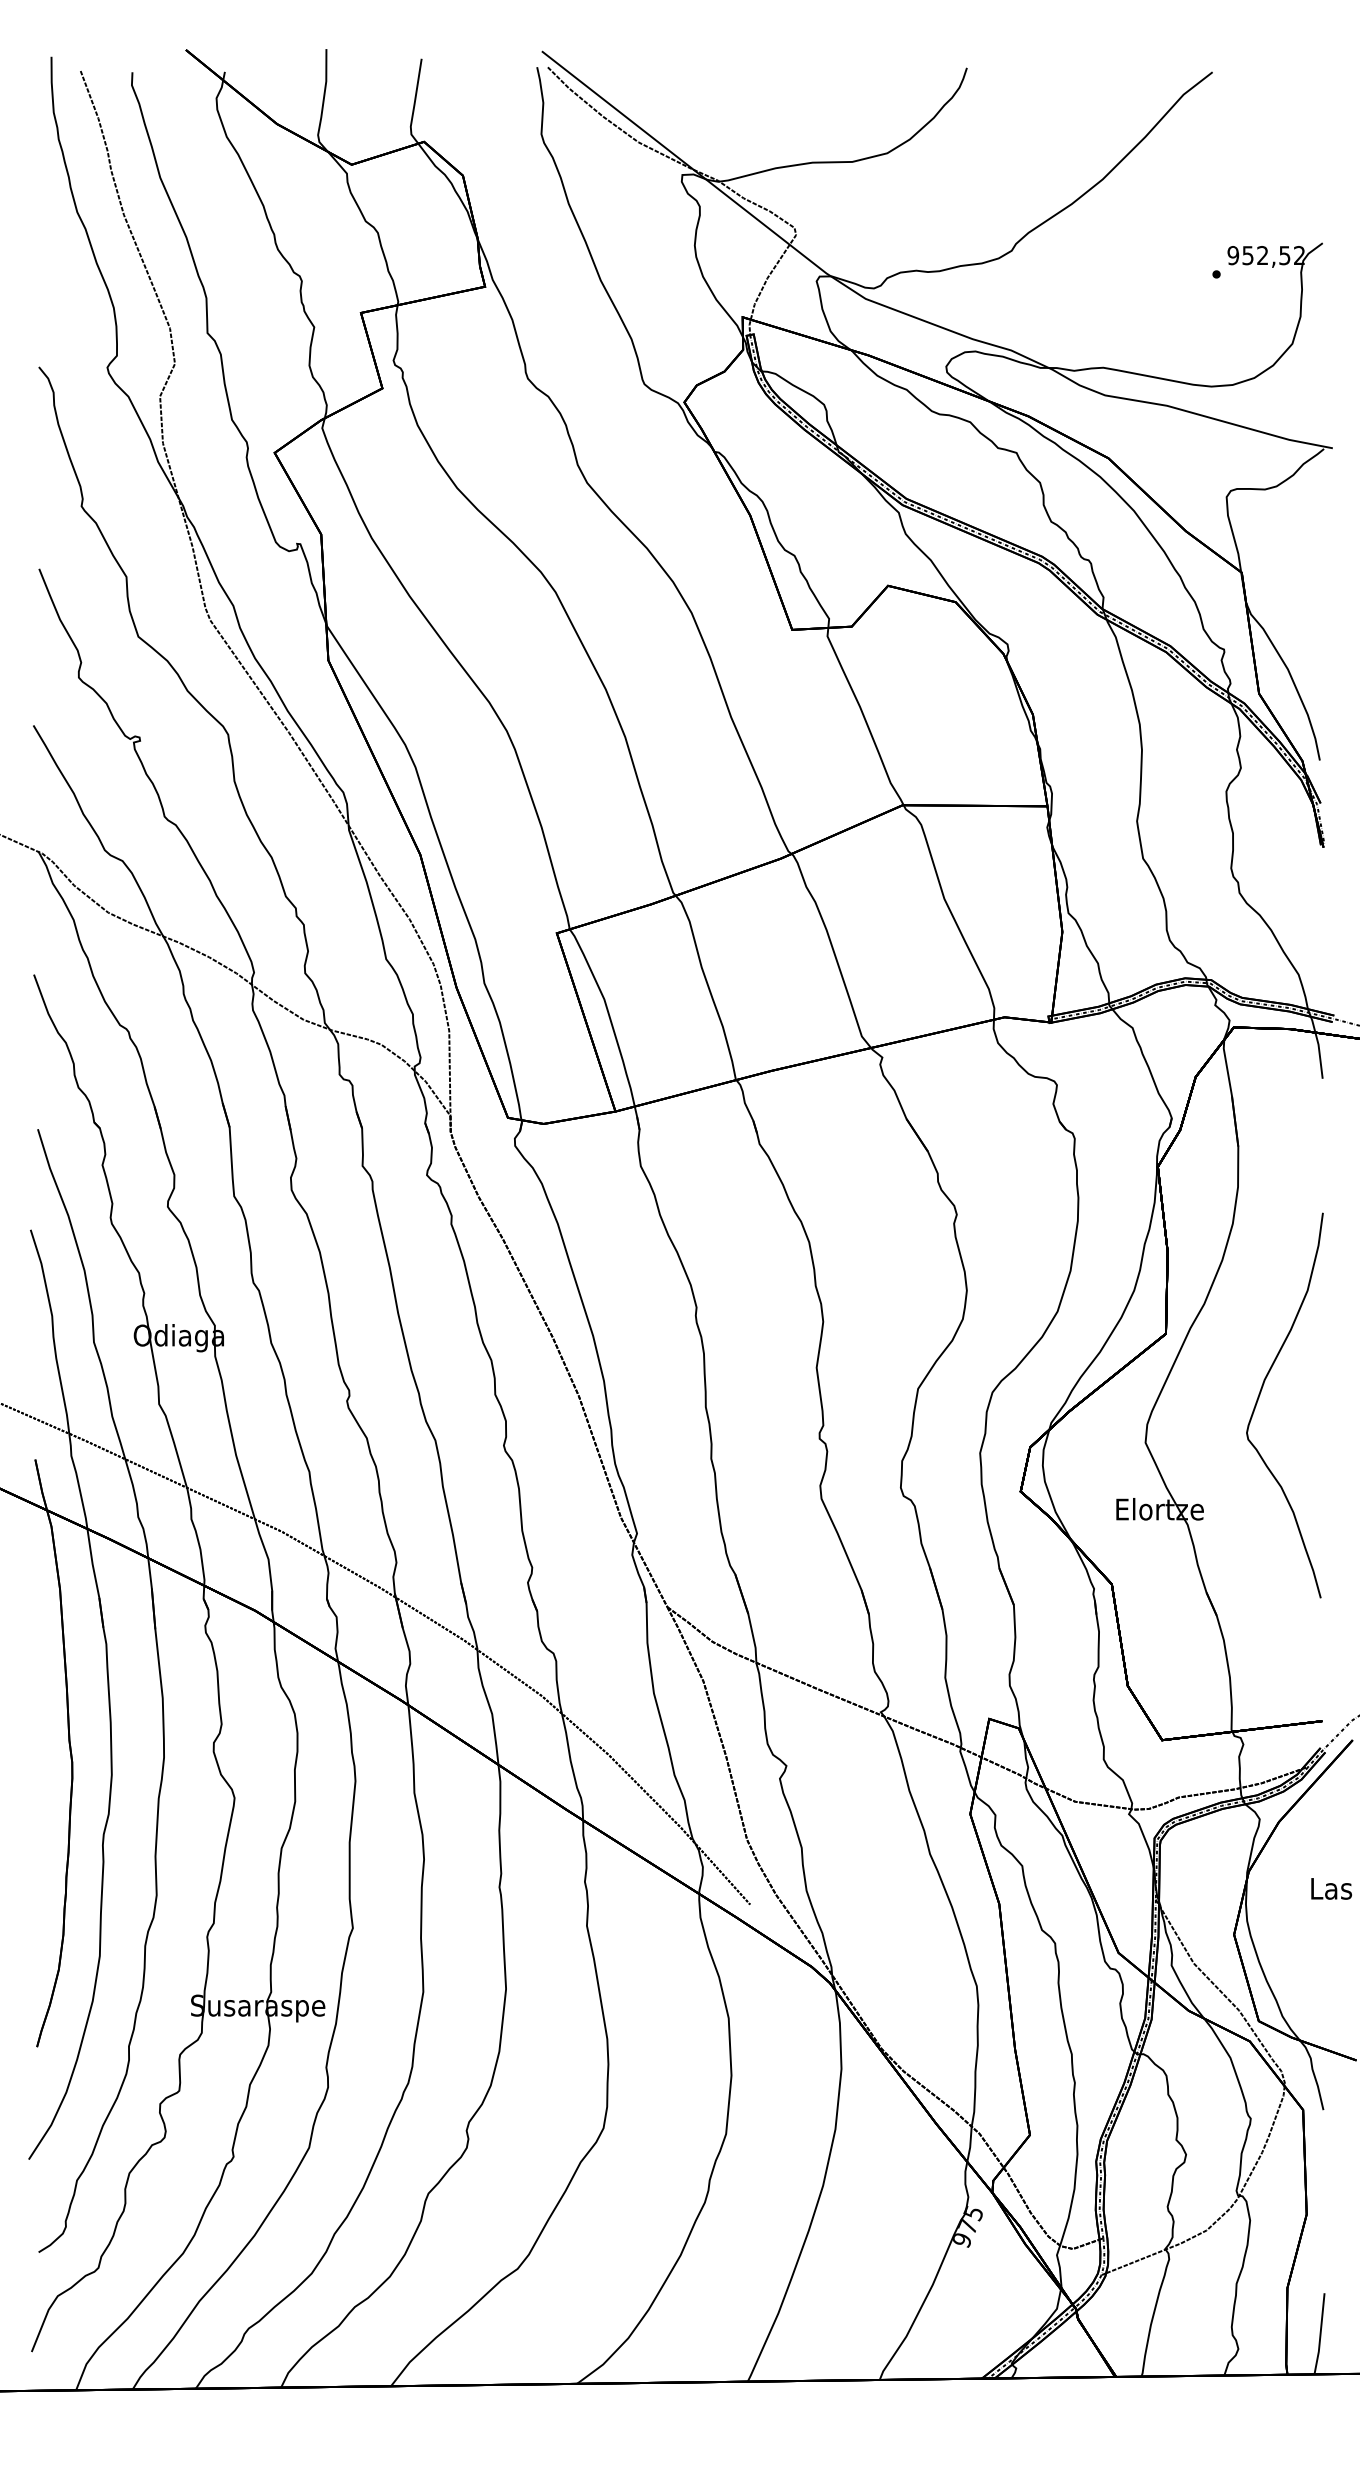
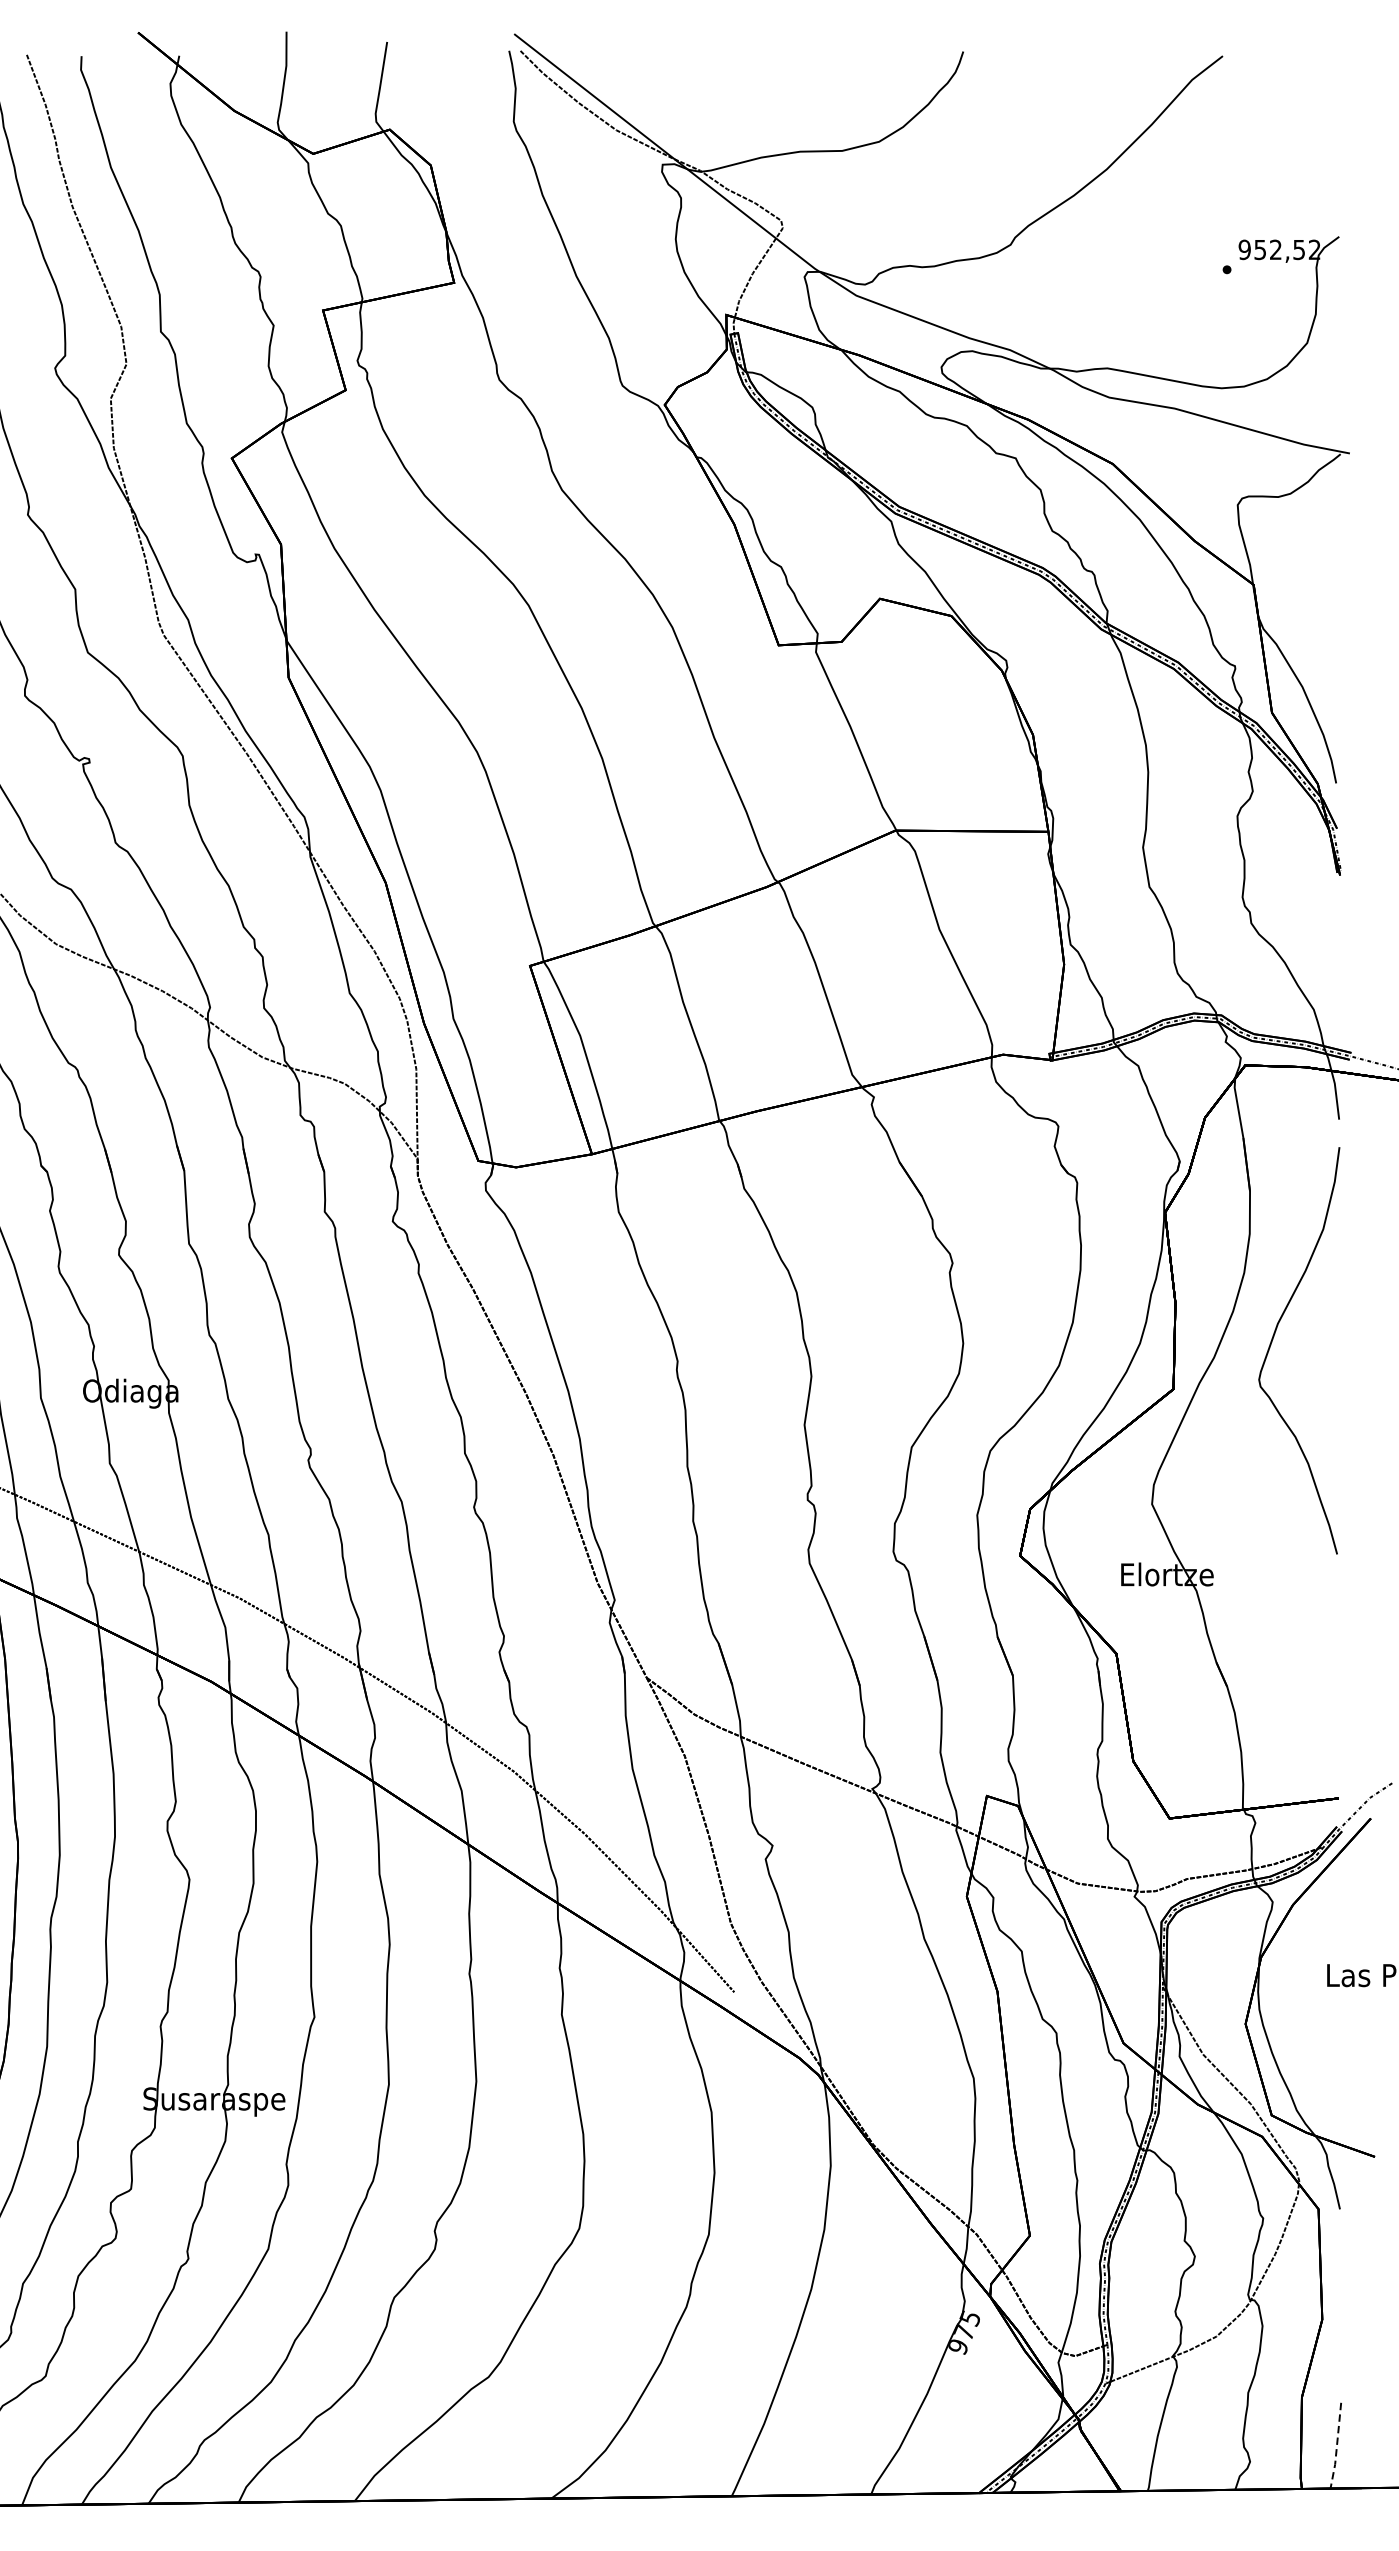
curve: (1259, 1398) -> (1272, 1343), moved
line: (1320, 2334) -> (1336, 2446), solid -> dashed

